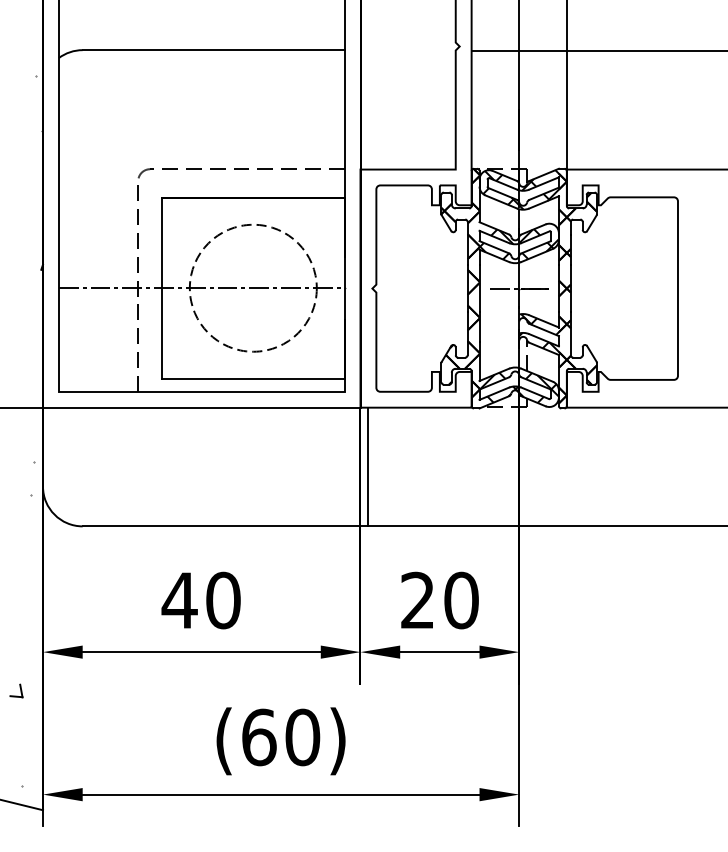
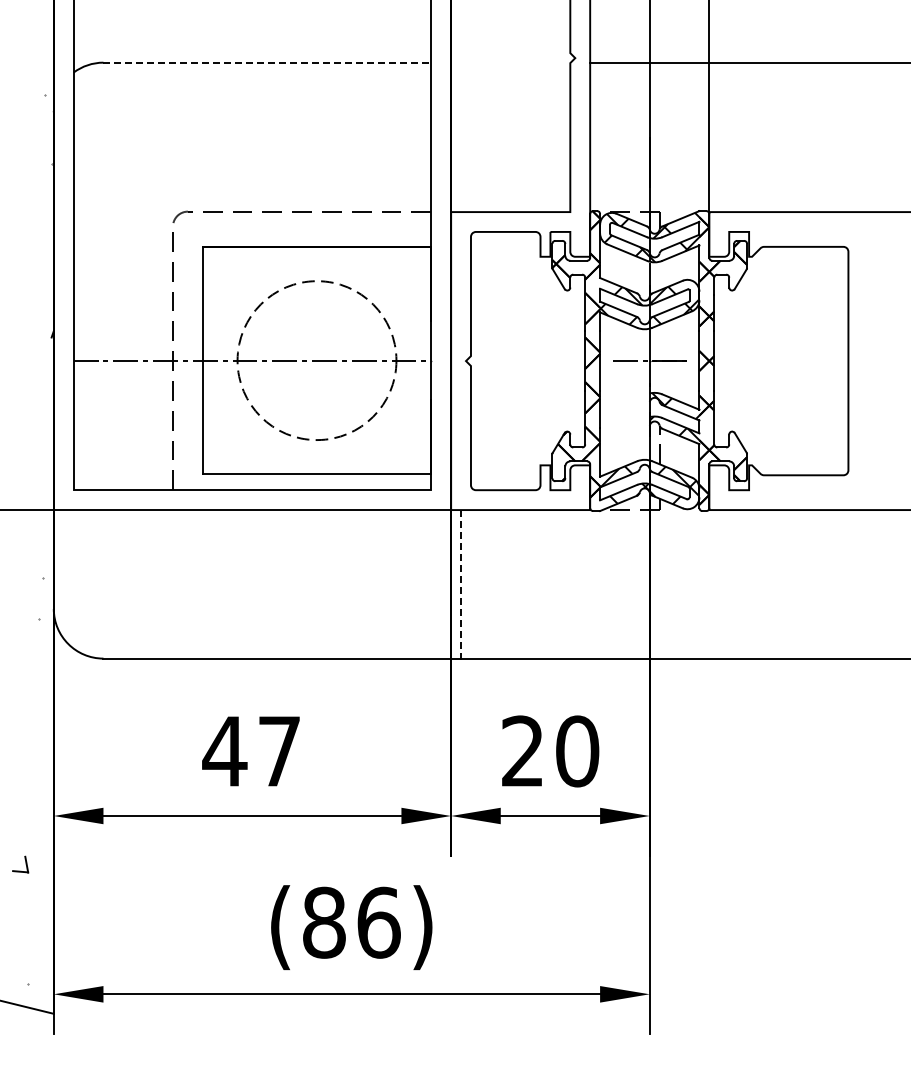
line: (213, 50) -> (267, 62), solid -> dashed
line: (368, 467) -> (461, 584), solid -> dashed
text: (223, 600) -> (279, 751), 40 -> 47
text: (280, 737) -> (351, 922), (60) -> (86)

